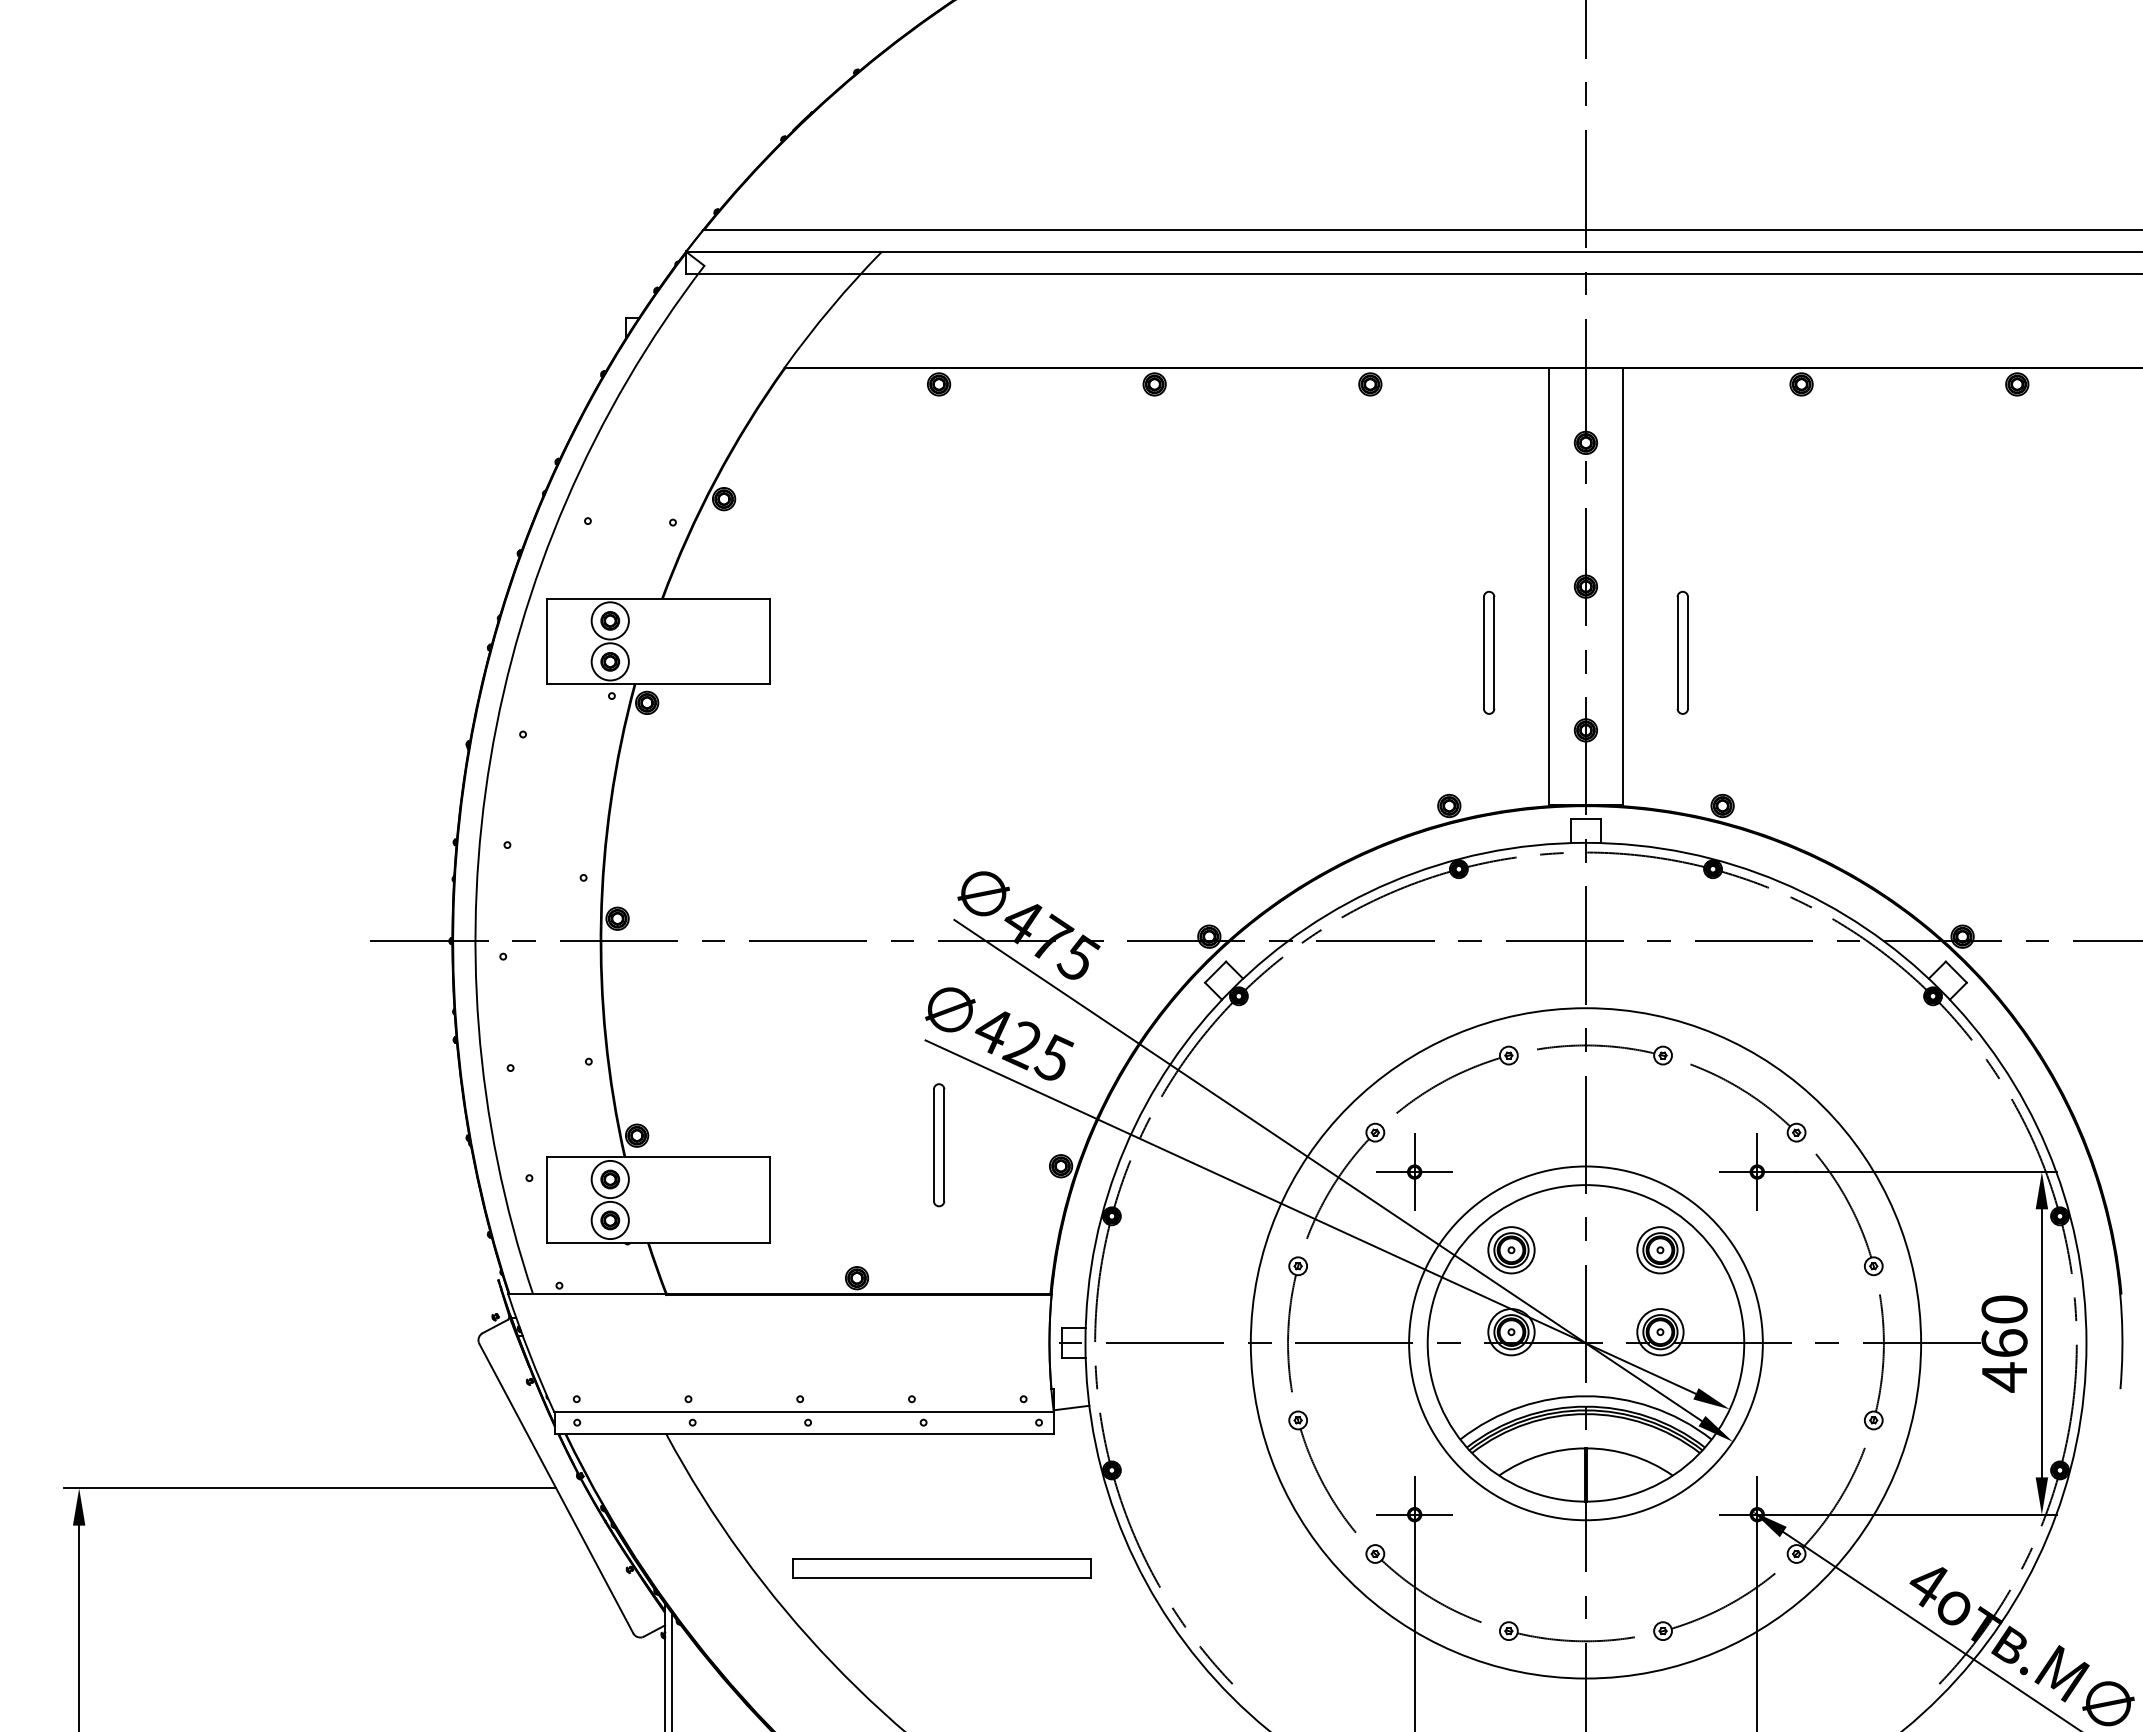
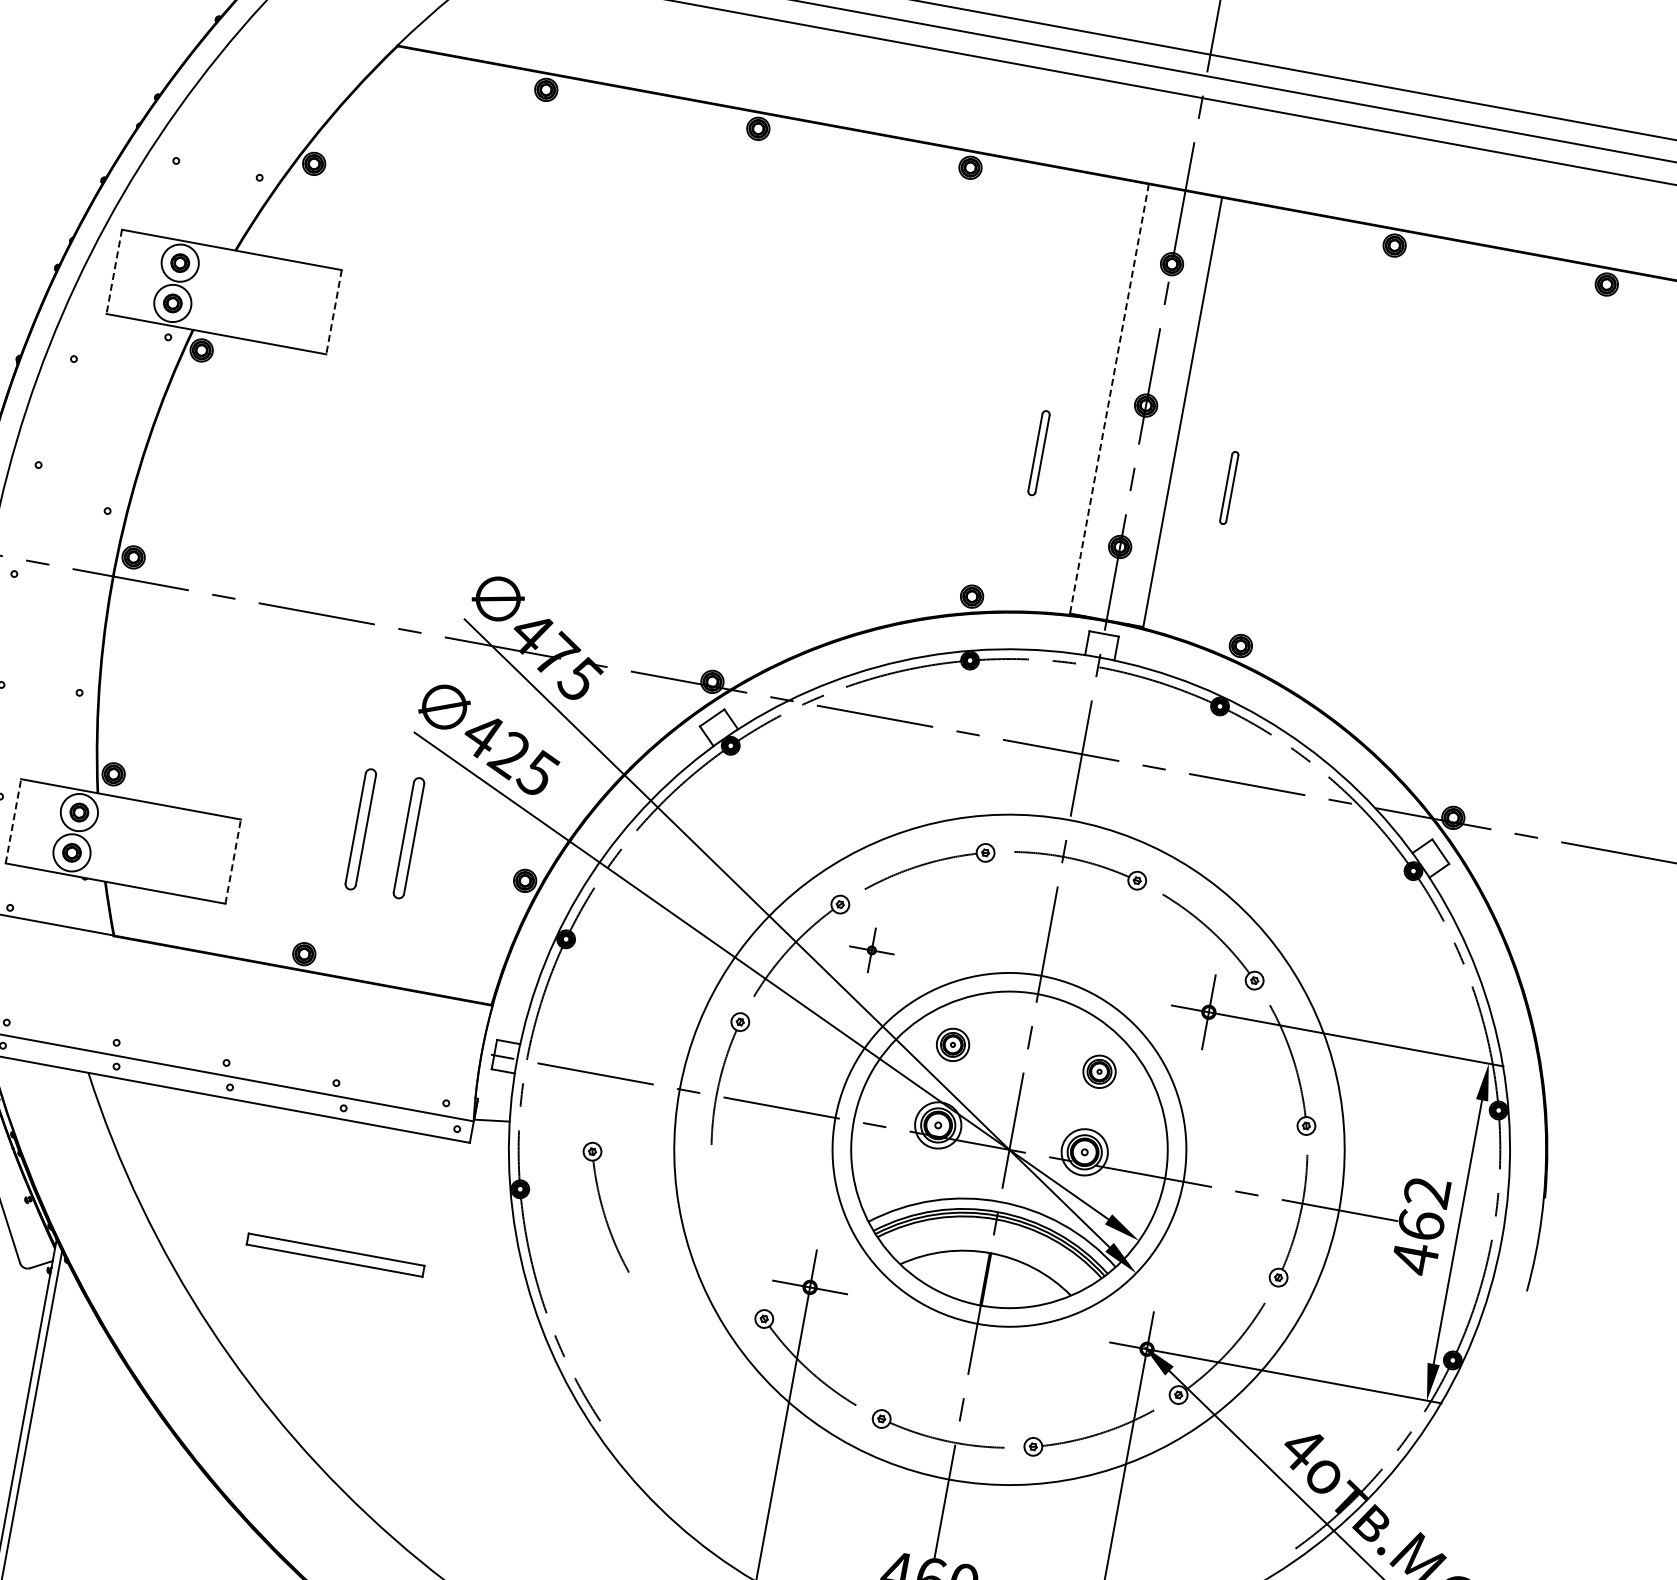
line: (1548, 587) -> (1109, 399), solid -> dashed
line: (546, 641) -> (113, 271), solid -> dashed
line: (770, 641) -> (334, 312), solid -> dashed
part: (1489, 652) -> (1039, 452), size x0.7
part: (1682, 652) -> (1229, 487), size x0.6
part: (890, 1145) -> (361, 829), added
part: (1414, 1171) -> (871, 949), size x0.6
line: (546, 1200) -> (12, 821), solid -> dashed
line: (770, 1200) -> (233, 862), solid -> dashed
part: (1511, 1250) -> (952, 1045), size x0.7
part: (1660, 1250) -> (1099, 1071), size x0.7
text: (2004, 1309) -> (1427, 1192), 460 -> 462
part: (1322, 1471) -> (607, 1206), moved
part: (941, 1568) -> (334, 1254), size x0.6

